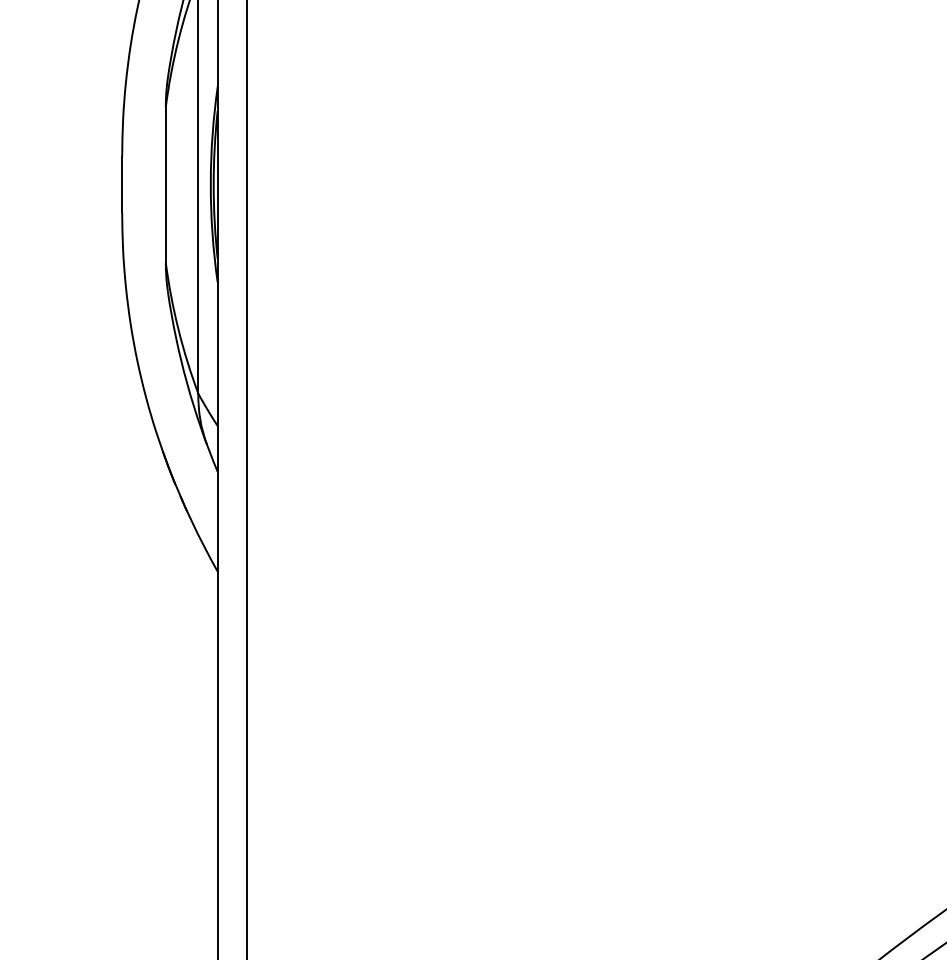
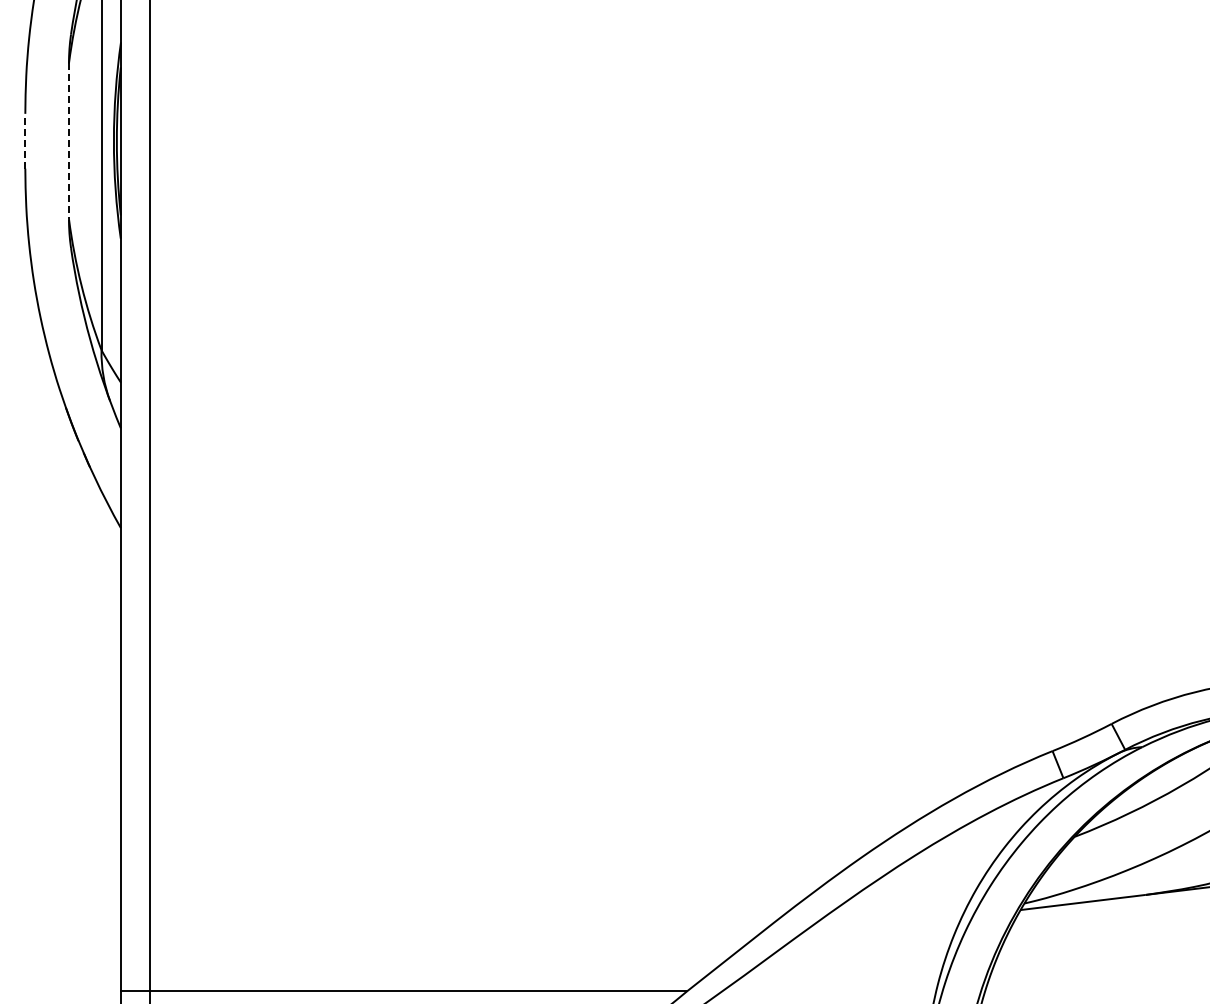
line: (122, 184) -> (25, 140), solid -> dashed
line: (166, 185) -> (69, 141), solid -> dashed

